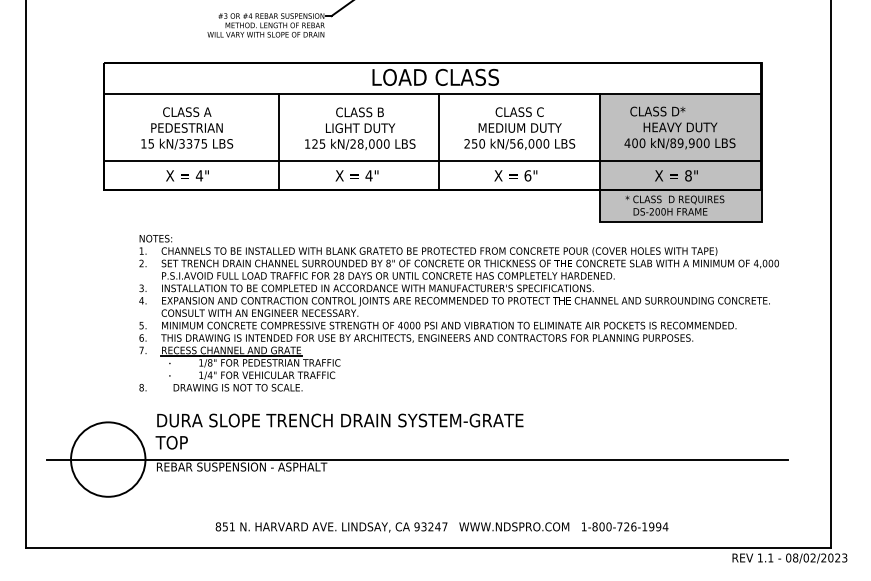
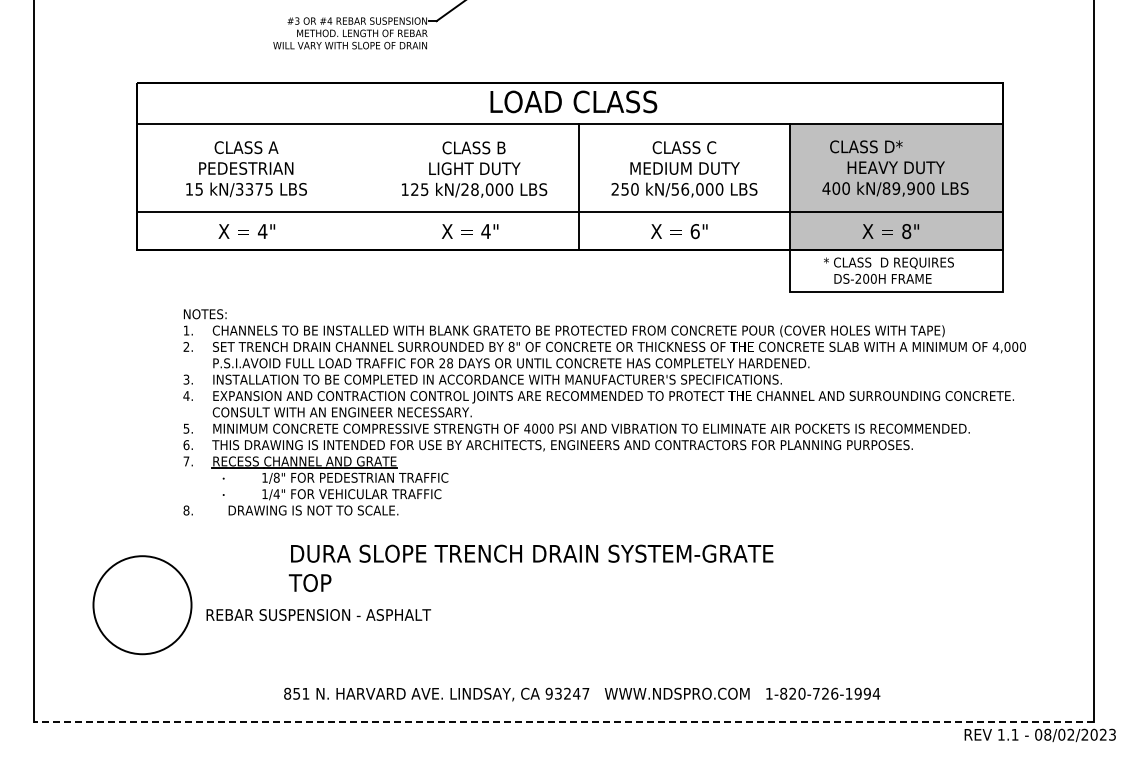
line: (278, 141) -> (366, 186), removed
fill: (680, 205) -> (896, 270), removed
text: (339, 430) -> (530, 567), moved
line: (417, 459) -> (549, 605), removed
text: (601, 526) -> (792, 693), 1-800-726-1994 -> 1-820-726-1994
line: (428, 547) -> (564, 721), solid -> dashed

